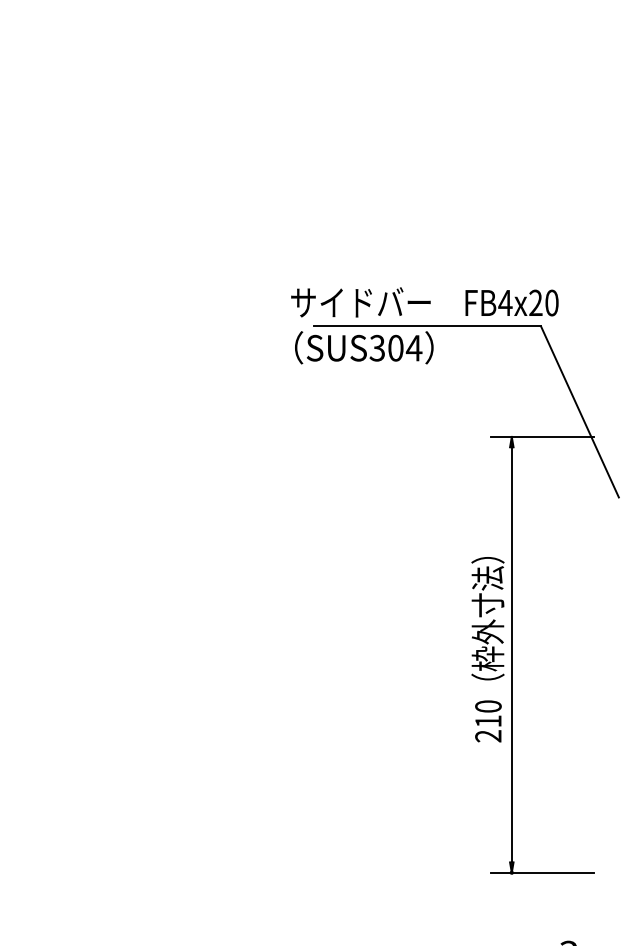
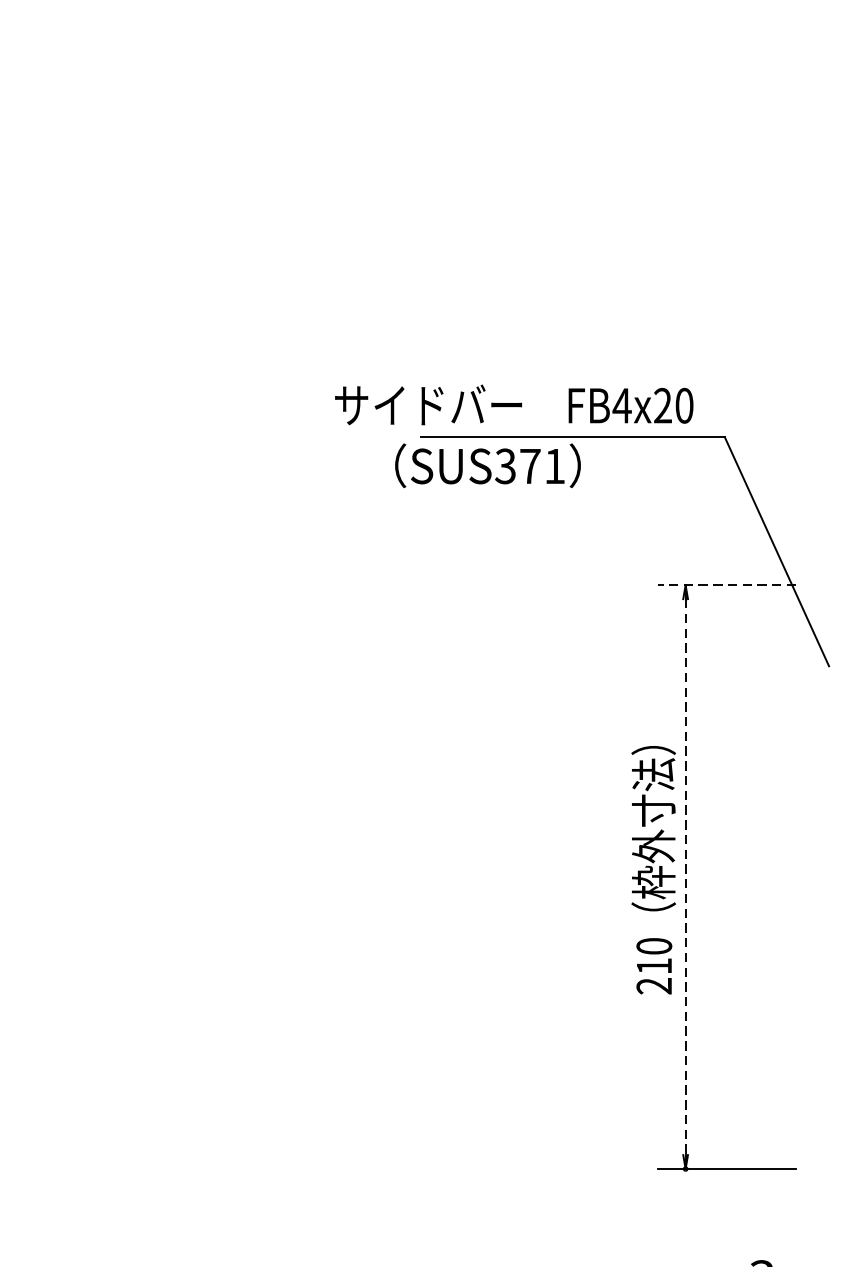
text: (424, 302) -> (513, 405), moved
text: (405, 347) -> (543, 465), SUS304 -> SUS371
line: (542, 436) -> (726, 584), solid -> dashed
line: (511, 654) -> (685, 876), solid -> dashed

